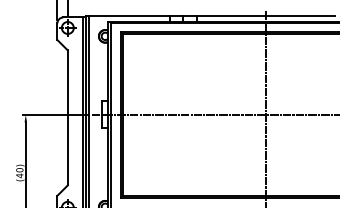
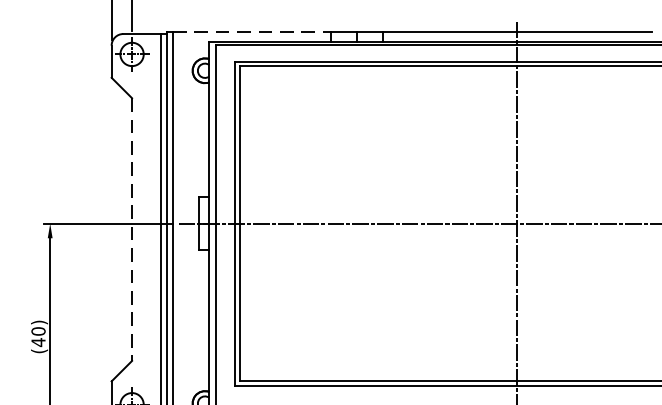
line: (129, 16) -> (252, 32), solid -> dashed
line: (67, 118) -> (131, 230), solid -> dashed

